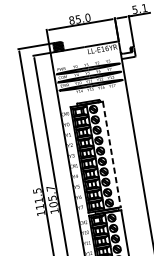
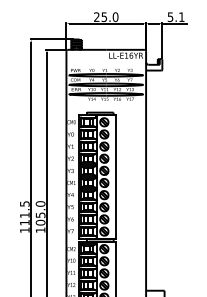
text: (71, 19) -> (96, 16), 85.0 -> 25.0
line: (111, 154) -> (116, 176), dashed -> solid
text: (50, 188) -> (40, 203), 105.7 -> 105.0

